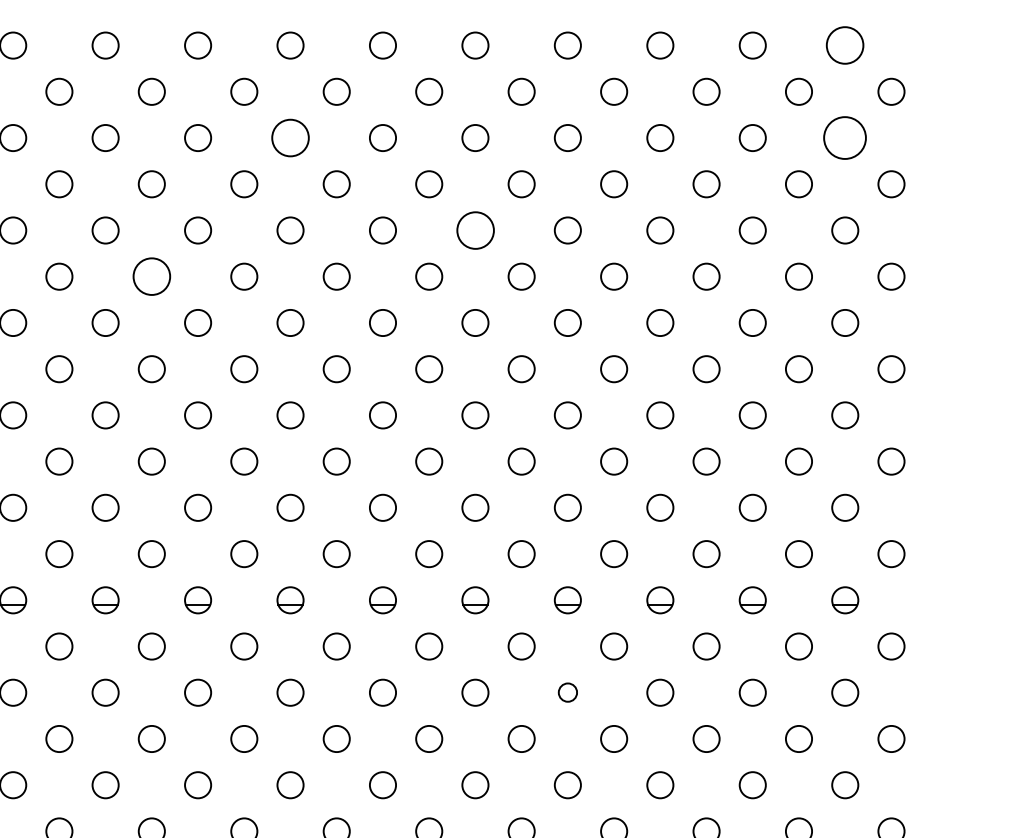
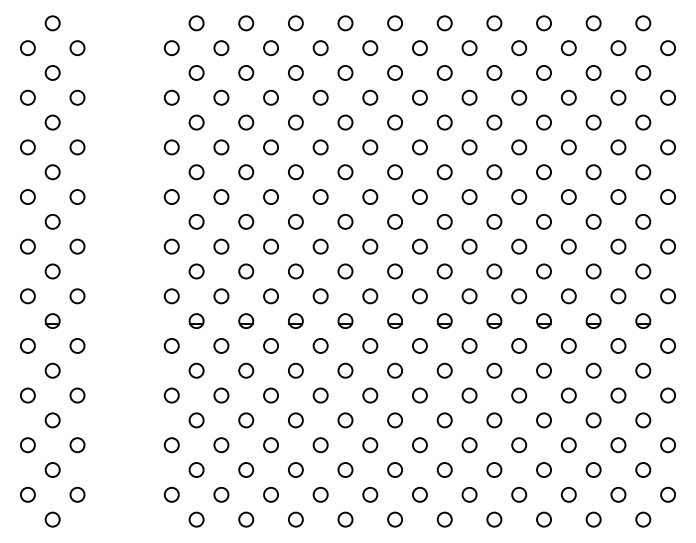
circle: (845, 45) -> (643, 23), size x0.71
circle: (290, 137) -> (345, 72), size x0.71
circle: (845, 137) -> (643, 72), size x0.62
circle: (474, 230) -> (444, 122), size x0.71
circle: (150, 276) -> (270, 147), size x0.71
circle: (568, 692) -> (494, 370), size x1.43

